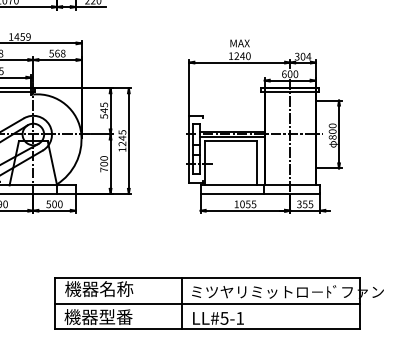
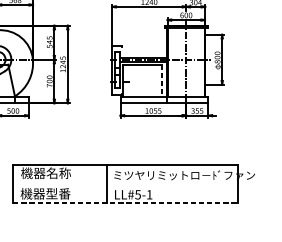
line: (257, 163) -> (162, 80), solid -> dashed
line: (207, 303) -> (125, 183), removed
line: (207, 329) -> (125, 202), solid -> dashed

